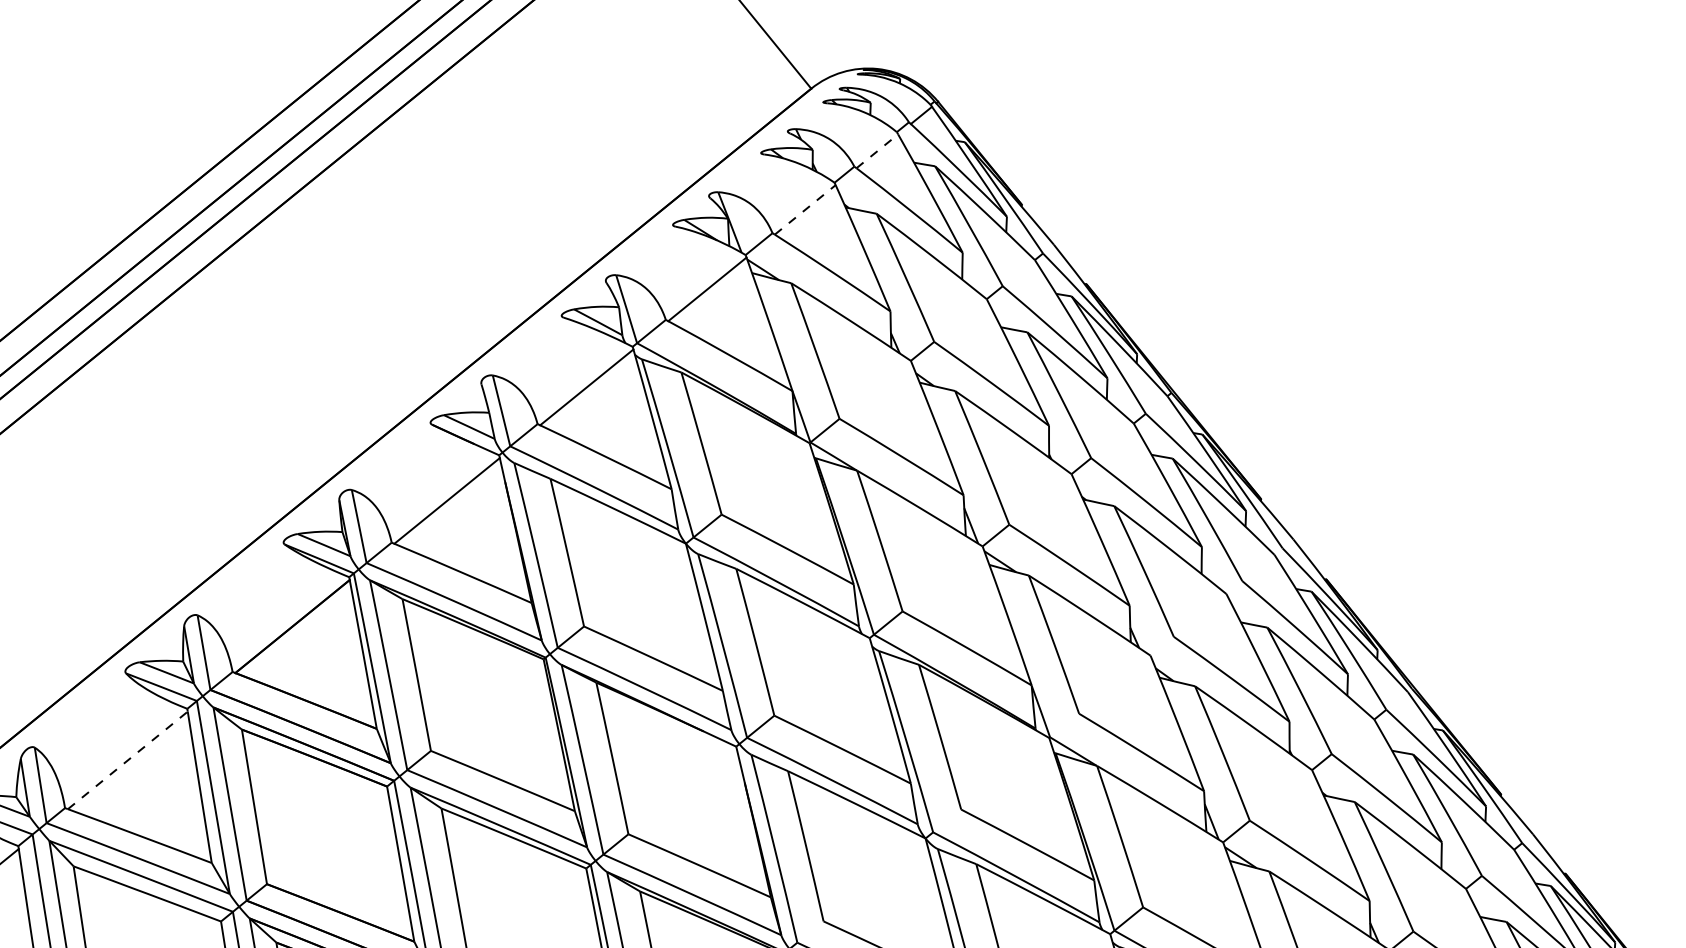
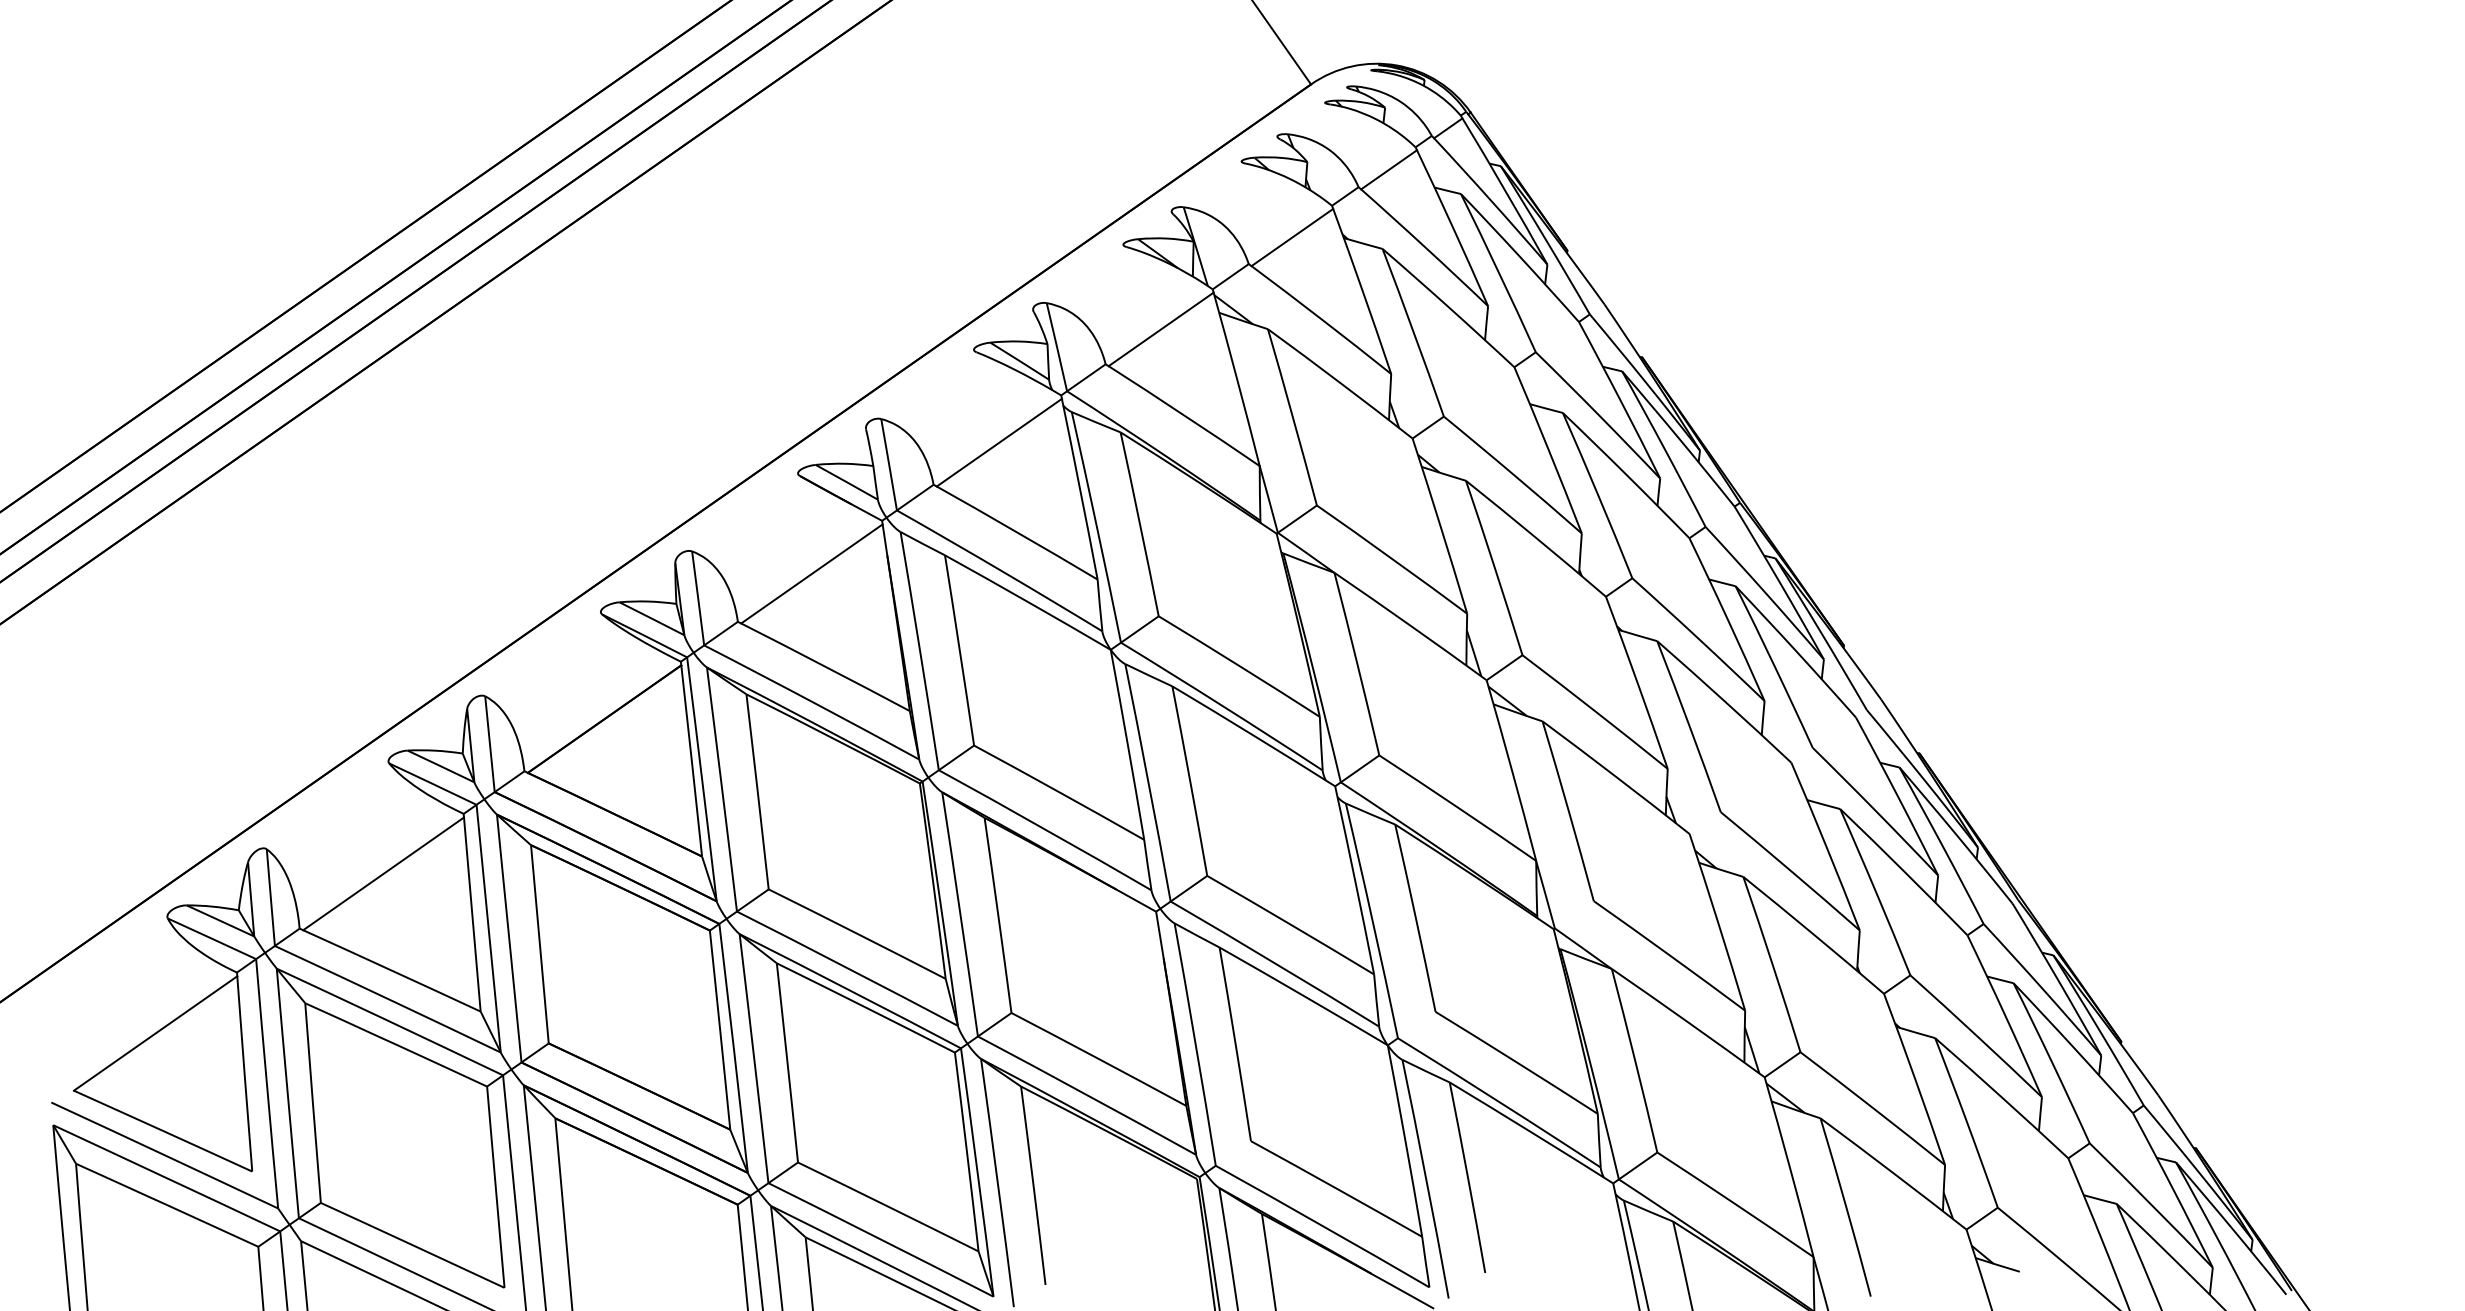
line: (877, 151) -> (1389, 169), dashed -> solid
line: (805, 209) -> (1292, 237), dashed -> solid
line: (127, 760) -> (383, 873), dashed -> solid

